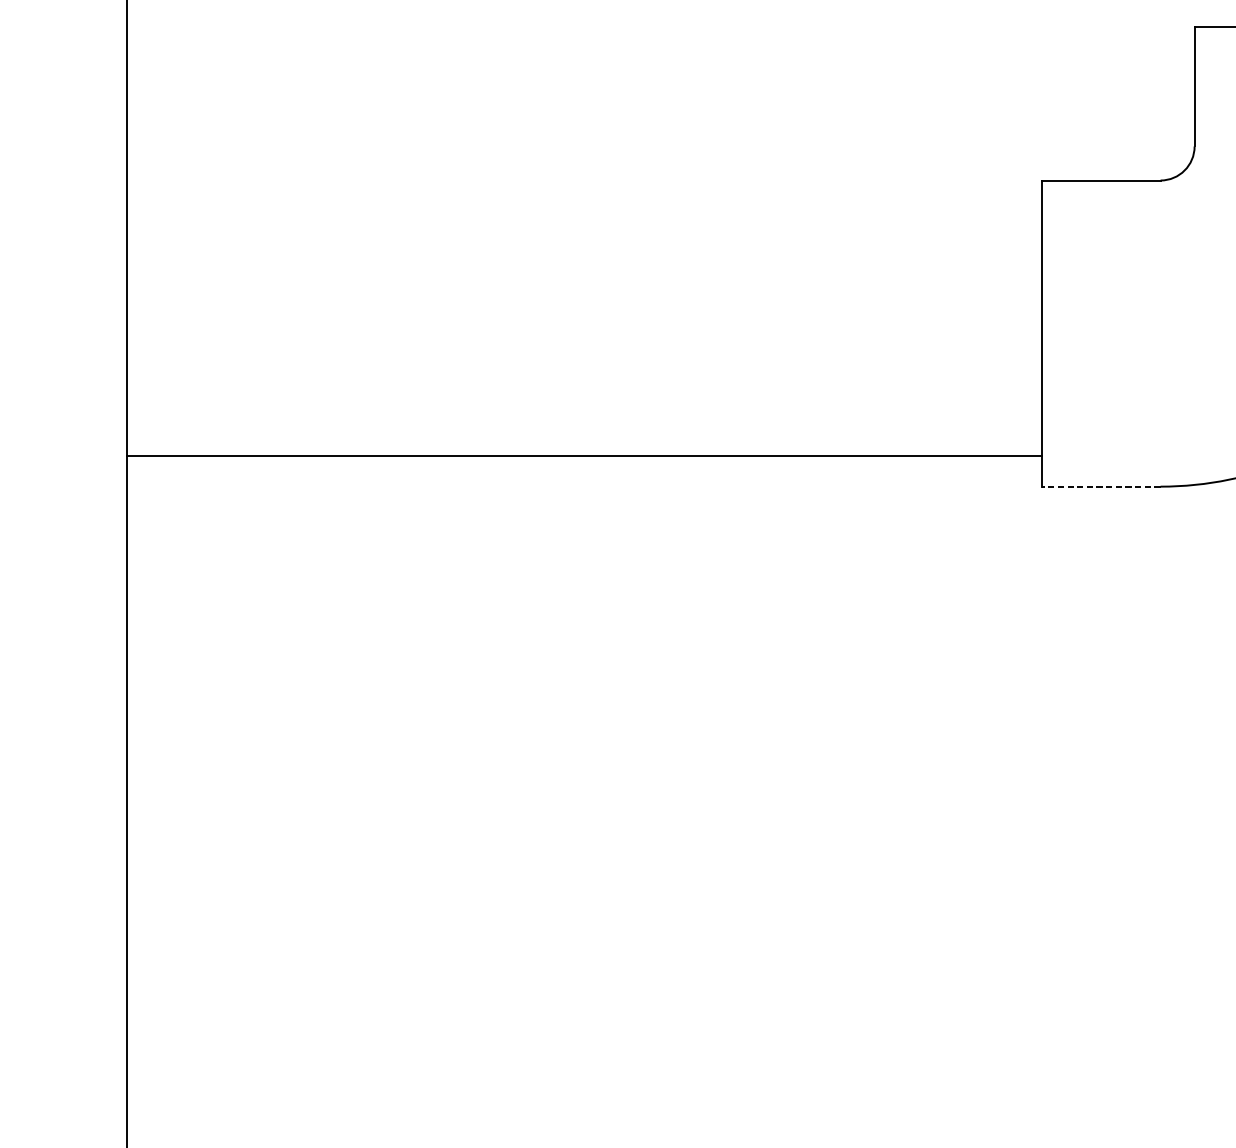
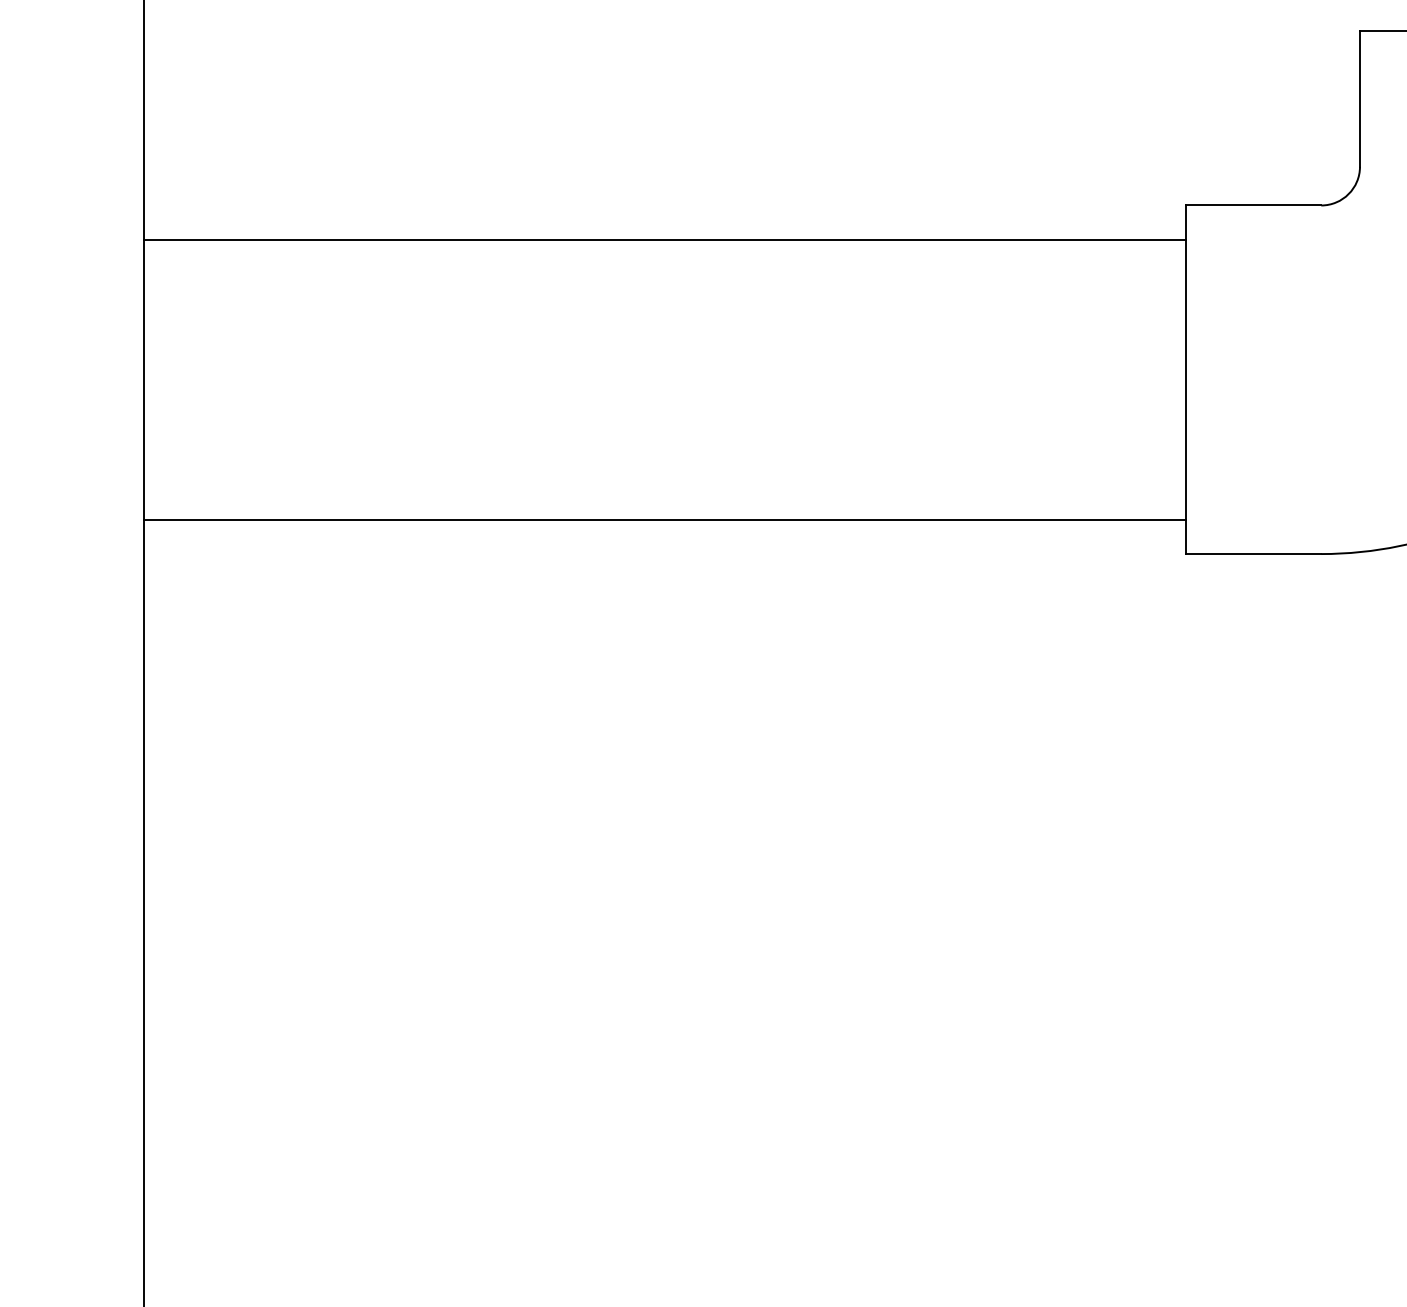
line: (583, 210) -> (664, 239), added
line: (1101, 487) -> (1253, 554), dashed -> solid

